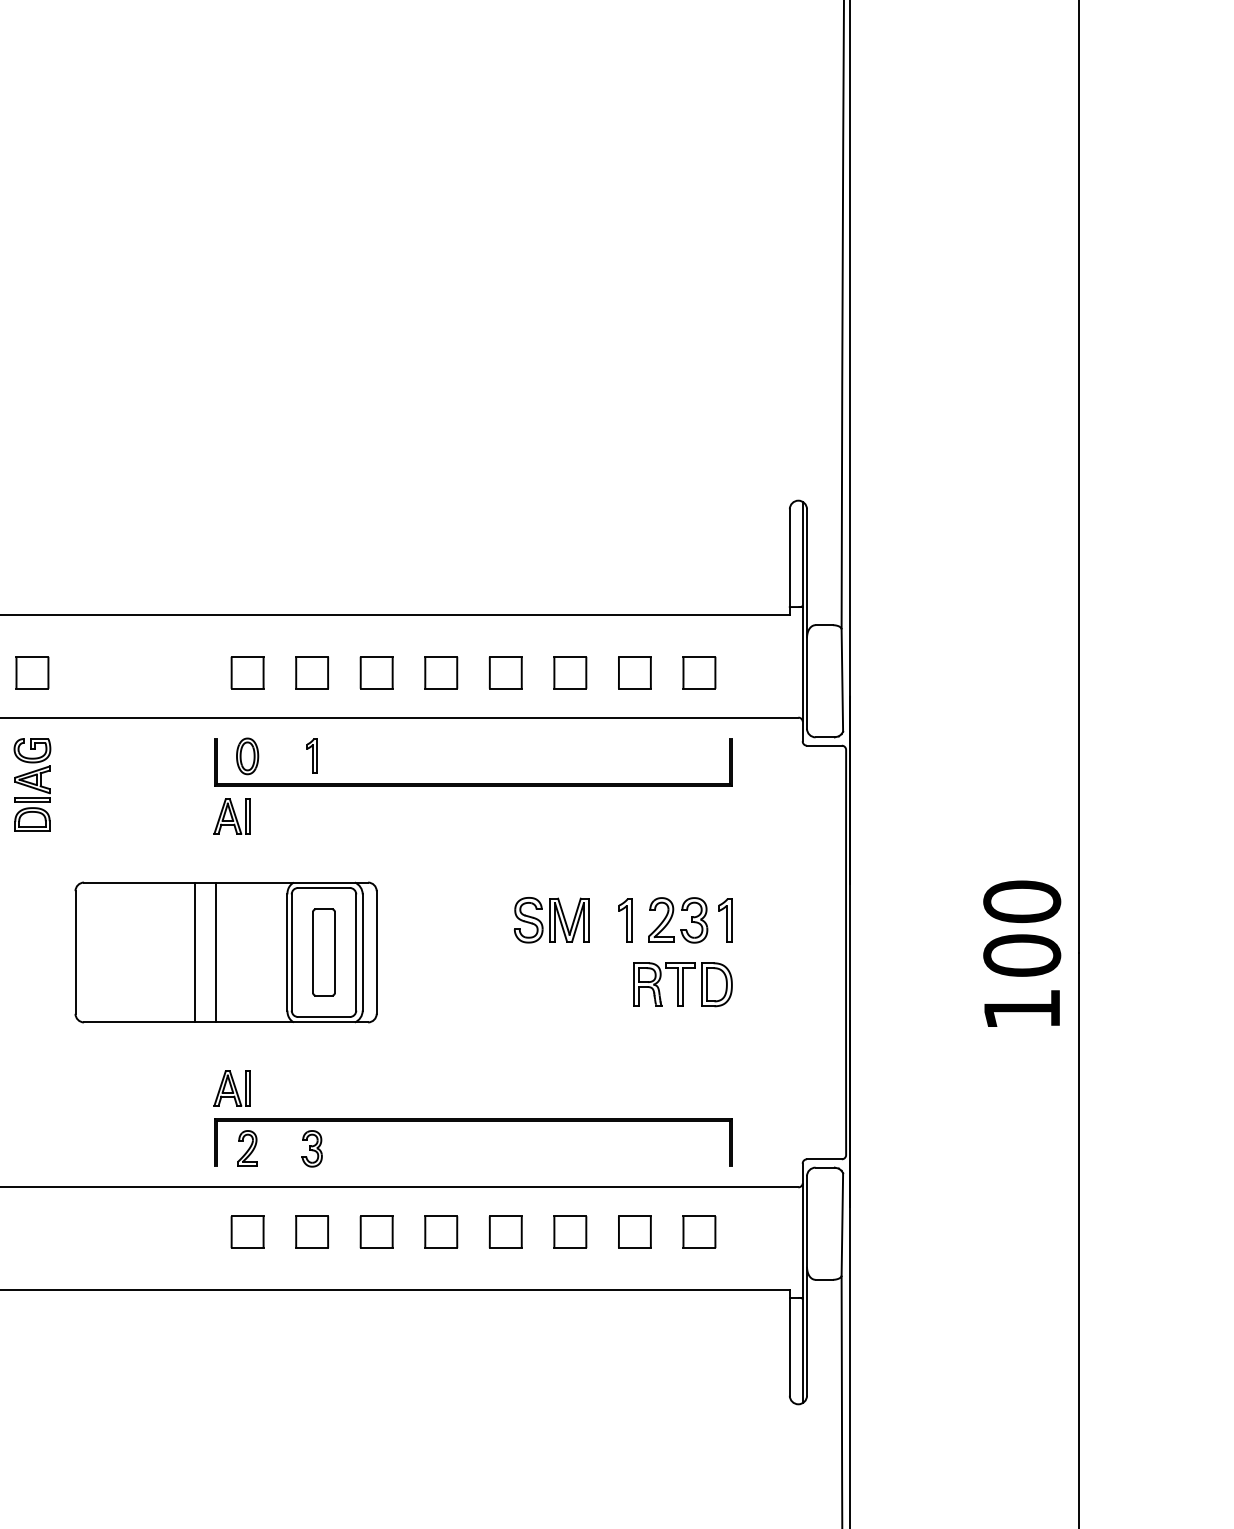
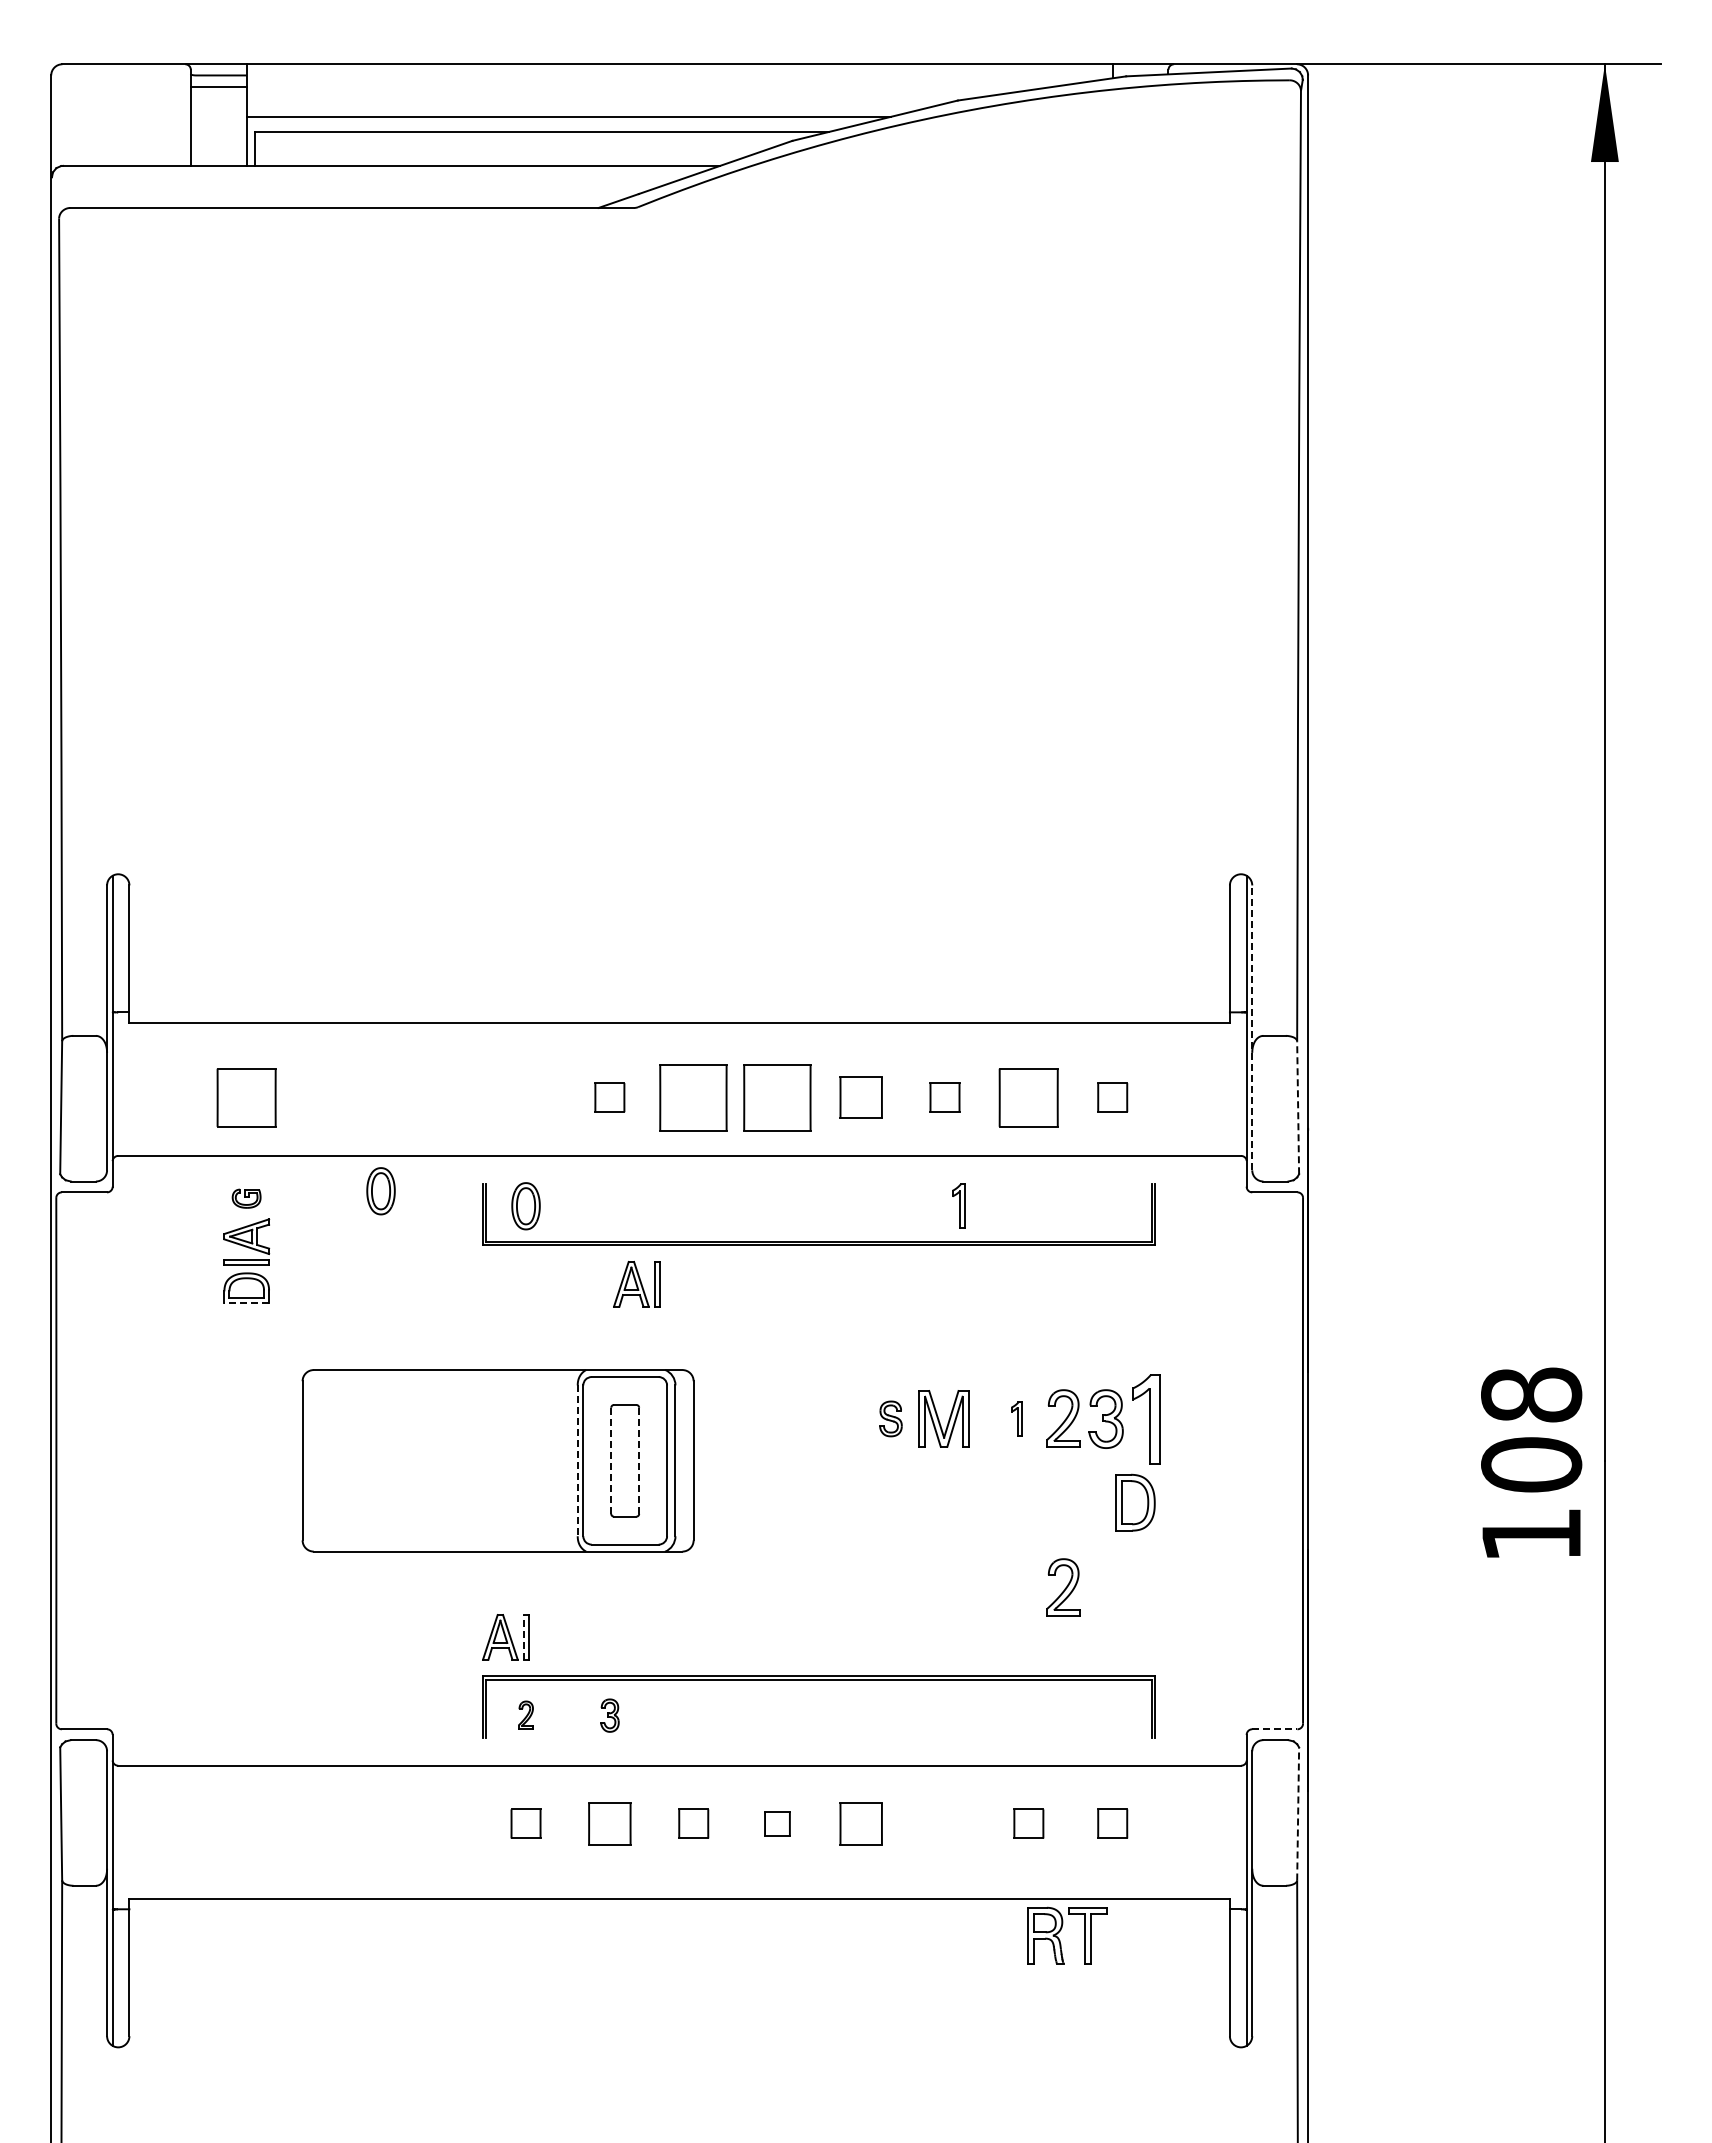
line: (807, 618) -> (1252, 1027), solid -> dashed
part: (32, 672) -> (246, 1097), size x1.4
part: (247, 672) -> (525, 1097), removed
part: (311, 672) -> (609, 1097), size x0.7
part: (376, 672) -> (693, 1097), size x1.6
part: (441, 672) -> (777, 1097), size x1.6
part: (569, 672) -> (944, 1097), size x0.7
part: (634, 672) -> (1028, 1097), size x1.4
part: (699, 672) -> (1112, 1097), size x0.7
line: (842, 680) -> (1298, 1107), solid -> dashed
part: (135, 745) -> (380, 1191), added
part: (32, 750) -> (246, 1198), size x0.6
part: (311, 755) -> (958, 1205), moved
part: (231, 816) -> (636, 1284), moved
line: (32, 830) -> (246, 1302), solid -> dashed
text: (1022, 901) -> (1531, 1394), 100 -> 108
part: (528, 919) -> (890, 1418), size x0.6
part: (625, 919) -> (1016, 1418), size x0.6
part: (725, 919) -> (1146, 1418), size x1.6
line: (194, 952) -> (457, 1460), removed
line: (216, 952) -> (485, 1460), removed
line: (313, 952) -> (611, 1460), solid -> dashed
line: (287, 953) -> (577, 1461), solid -> dashed
line: (335, 953) -> (639, 1461), solid -> dashed
part: (660, 980) -> (1061, 1930), moved
part: (661, 1050) -> (1063, 1587), added
line: (246, 1087) -> (524, 1636), solid -> dashed
part: (247, 1147) -> (525, 1714), size x0.6
part: (311, 1148) -> (609, 1715), size x0.7
line: (824, 1159) -> (1274, 1729), solid -> dashed
line: (842, 1224) -> (1298, 1813), solid -> dashed
part: (247, 1231) -> (525, 1823), size x0.7
part: (376, 1231) -> (693, 1823), size x0.7
part: (441, 1231) -> (777, 1823), size x0.6
part: (569, 1231) -> (944, 1823), removed
part: (634, 1231) -> (1028, 1823), size x0.7
part: (699, 1231) -> (1112, 1823), size x0.7

